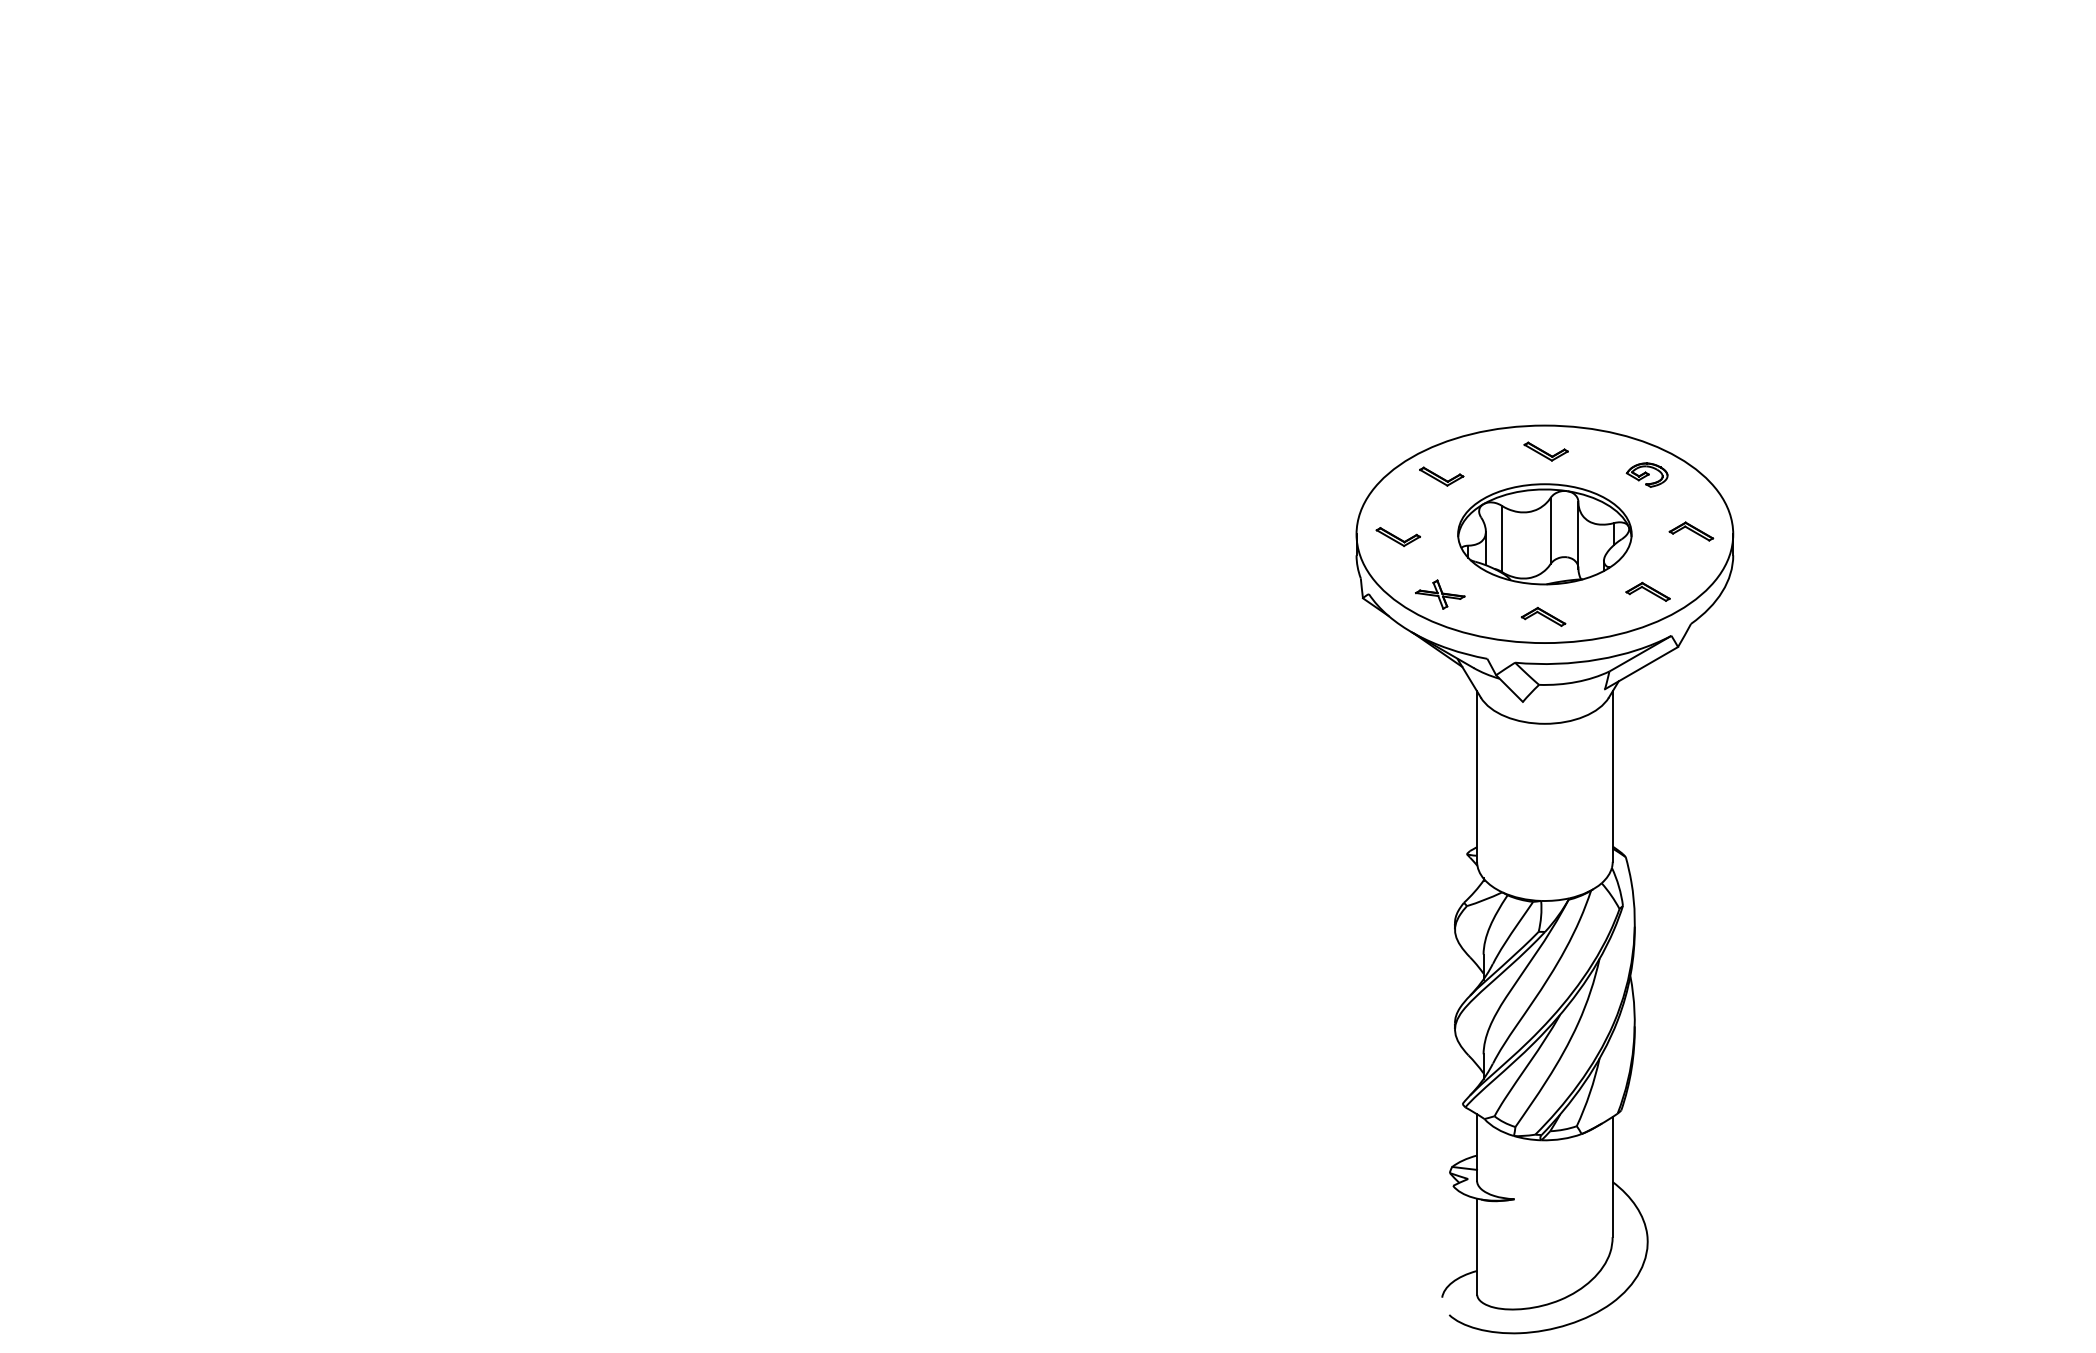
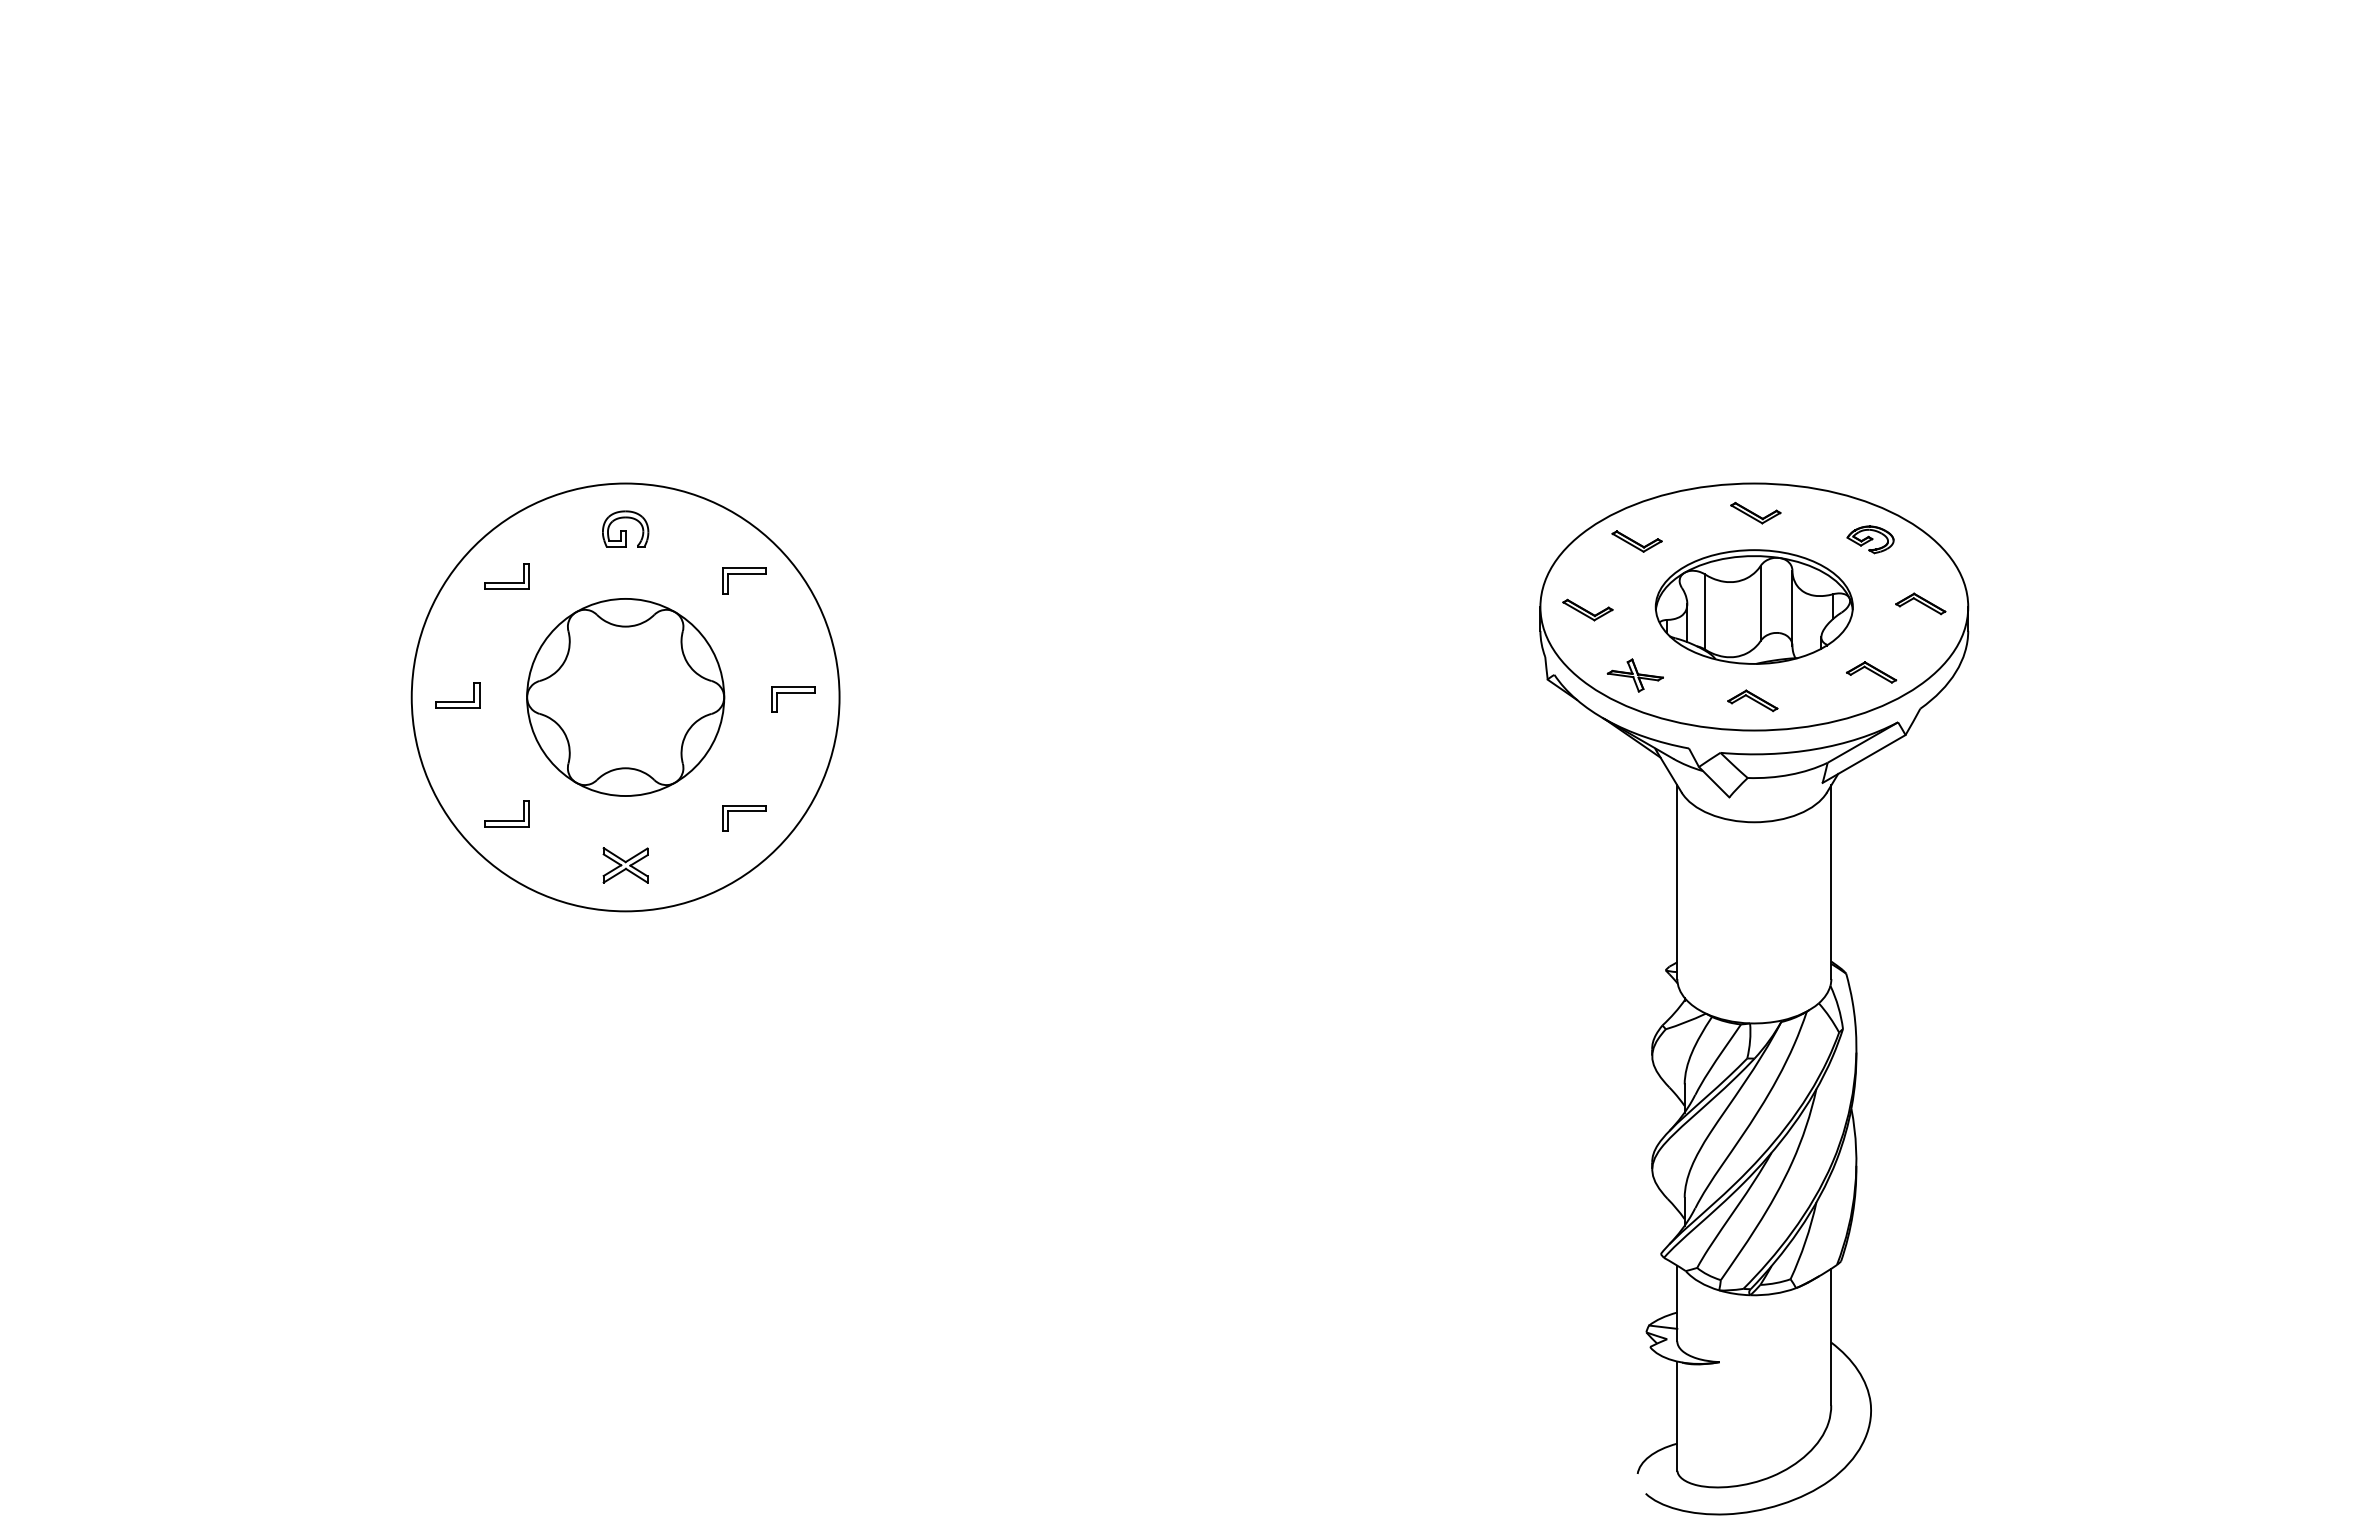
part: (550, 613) -> (625, 697), added

